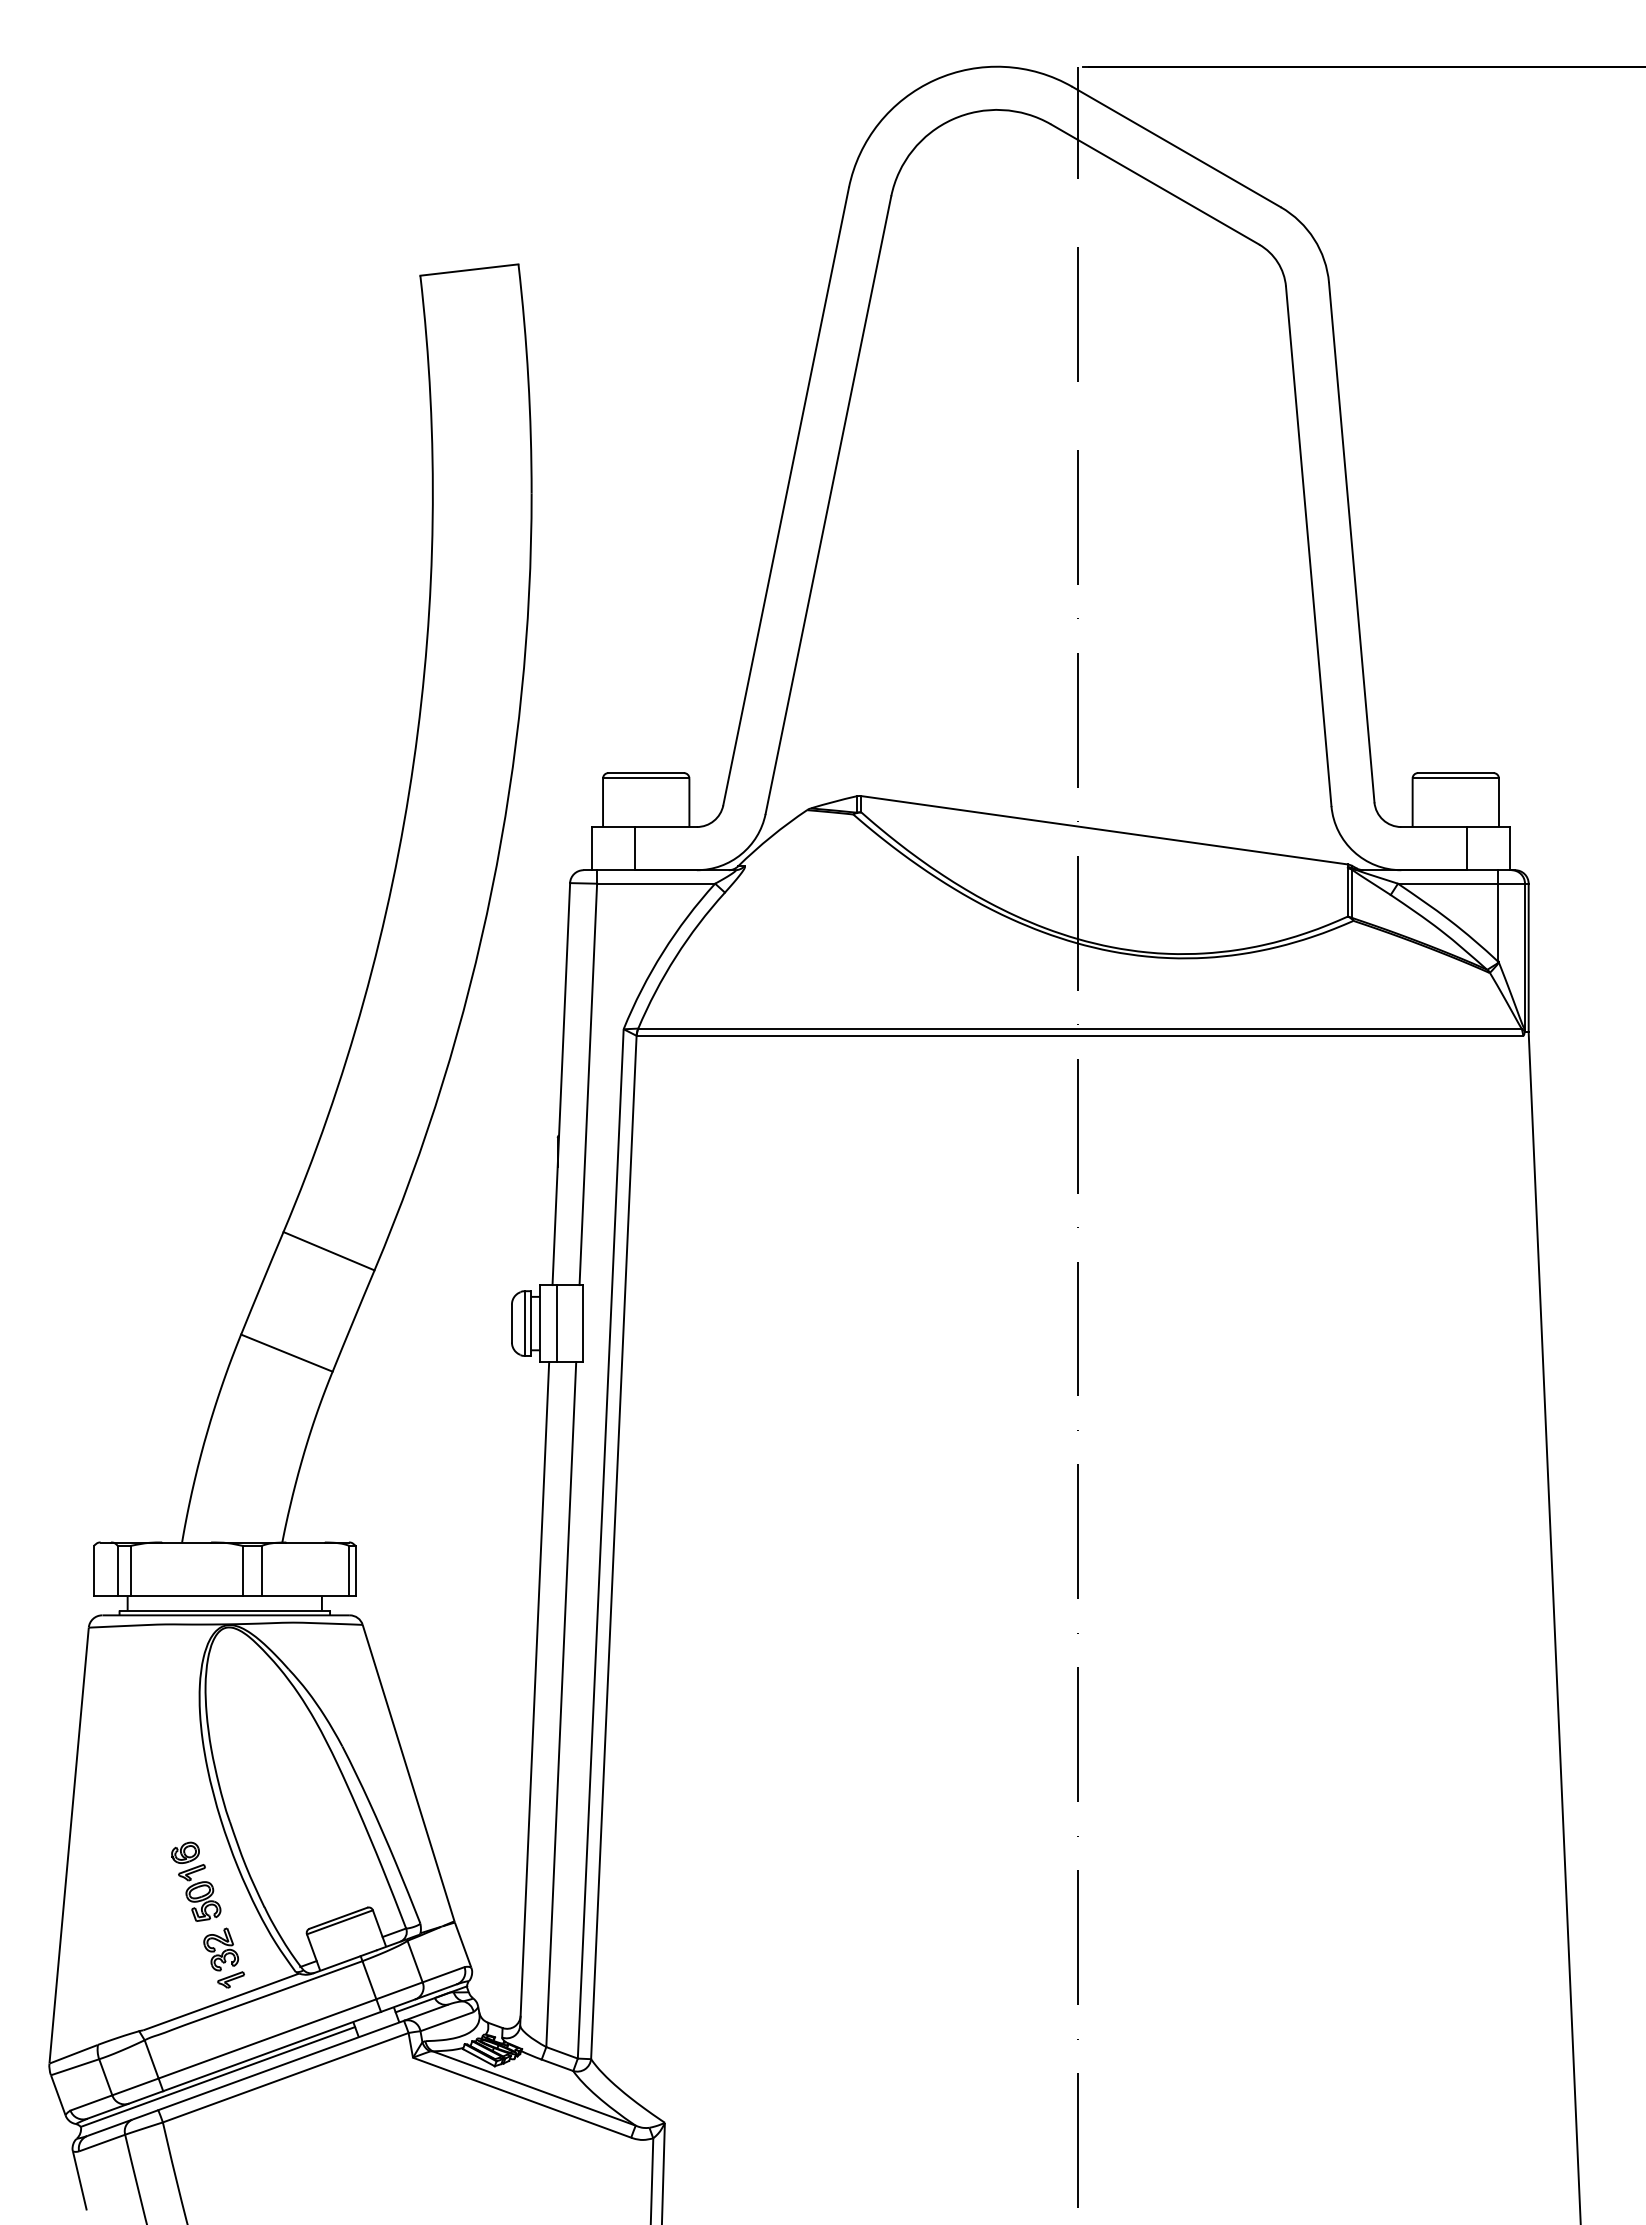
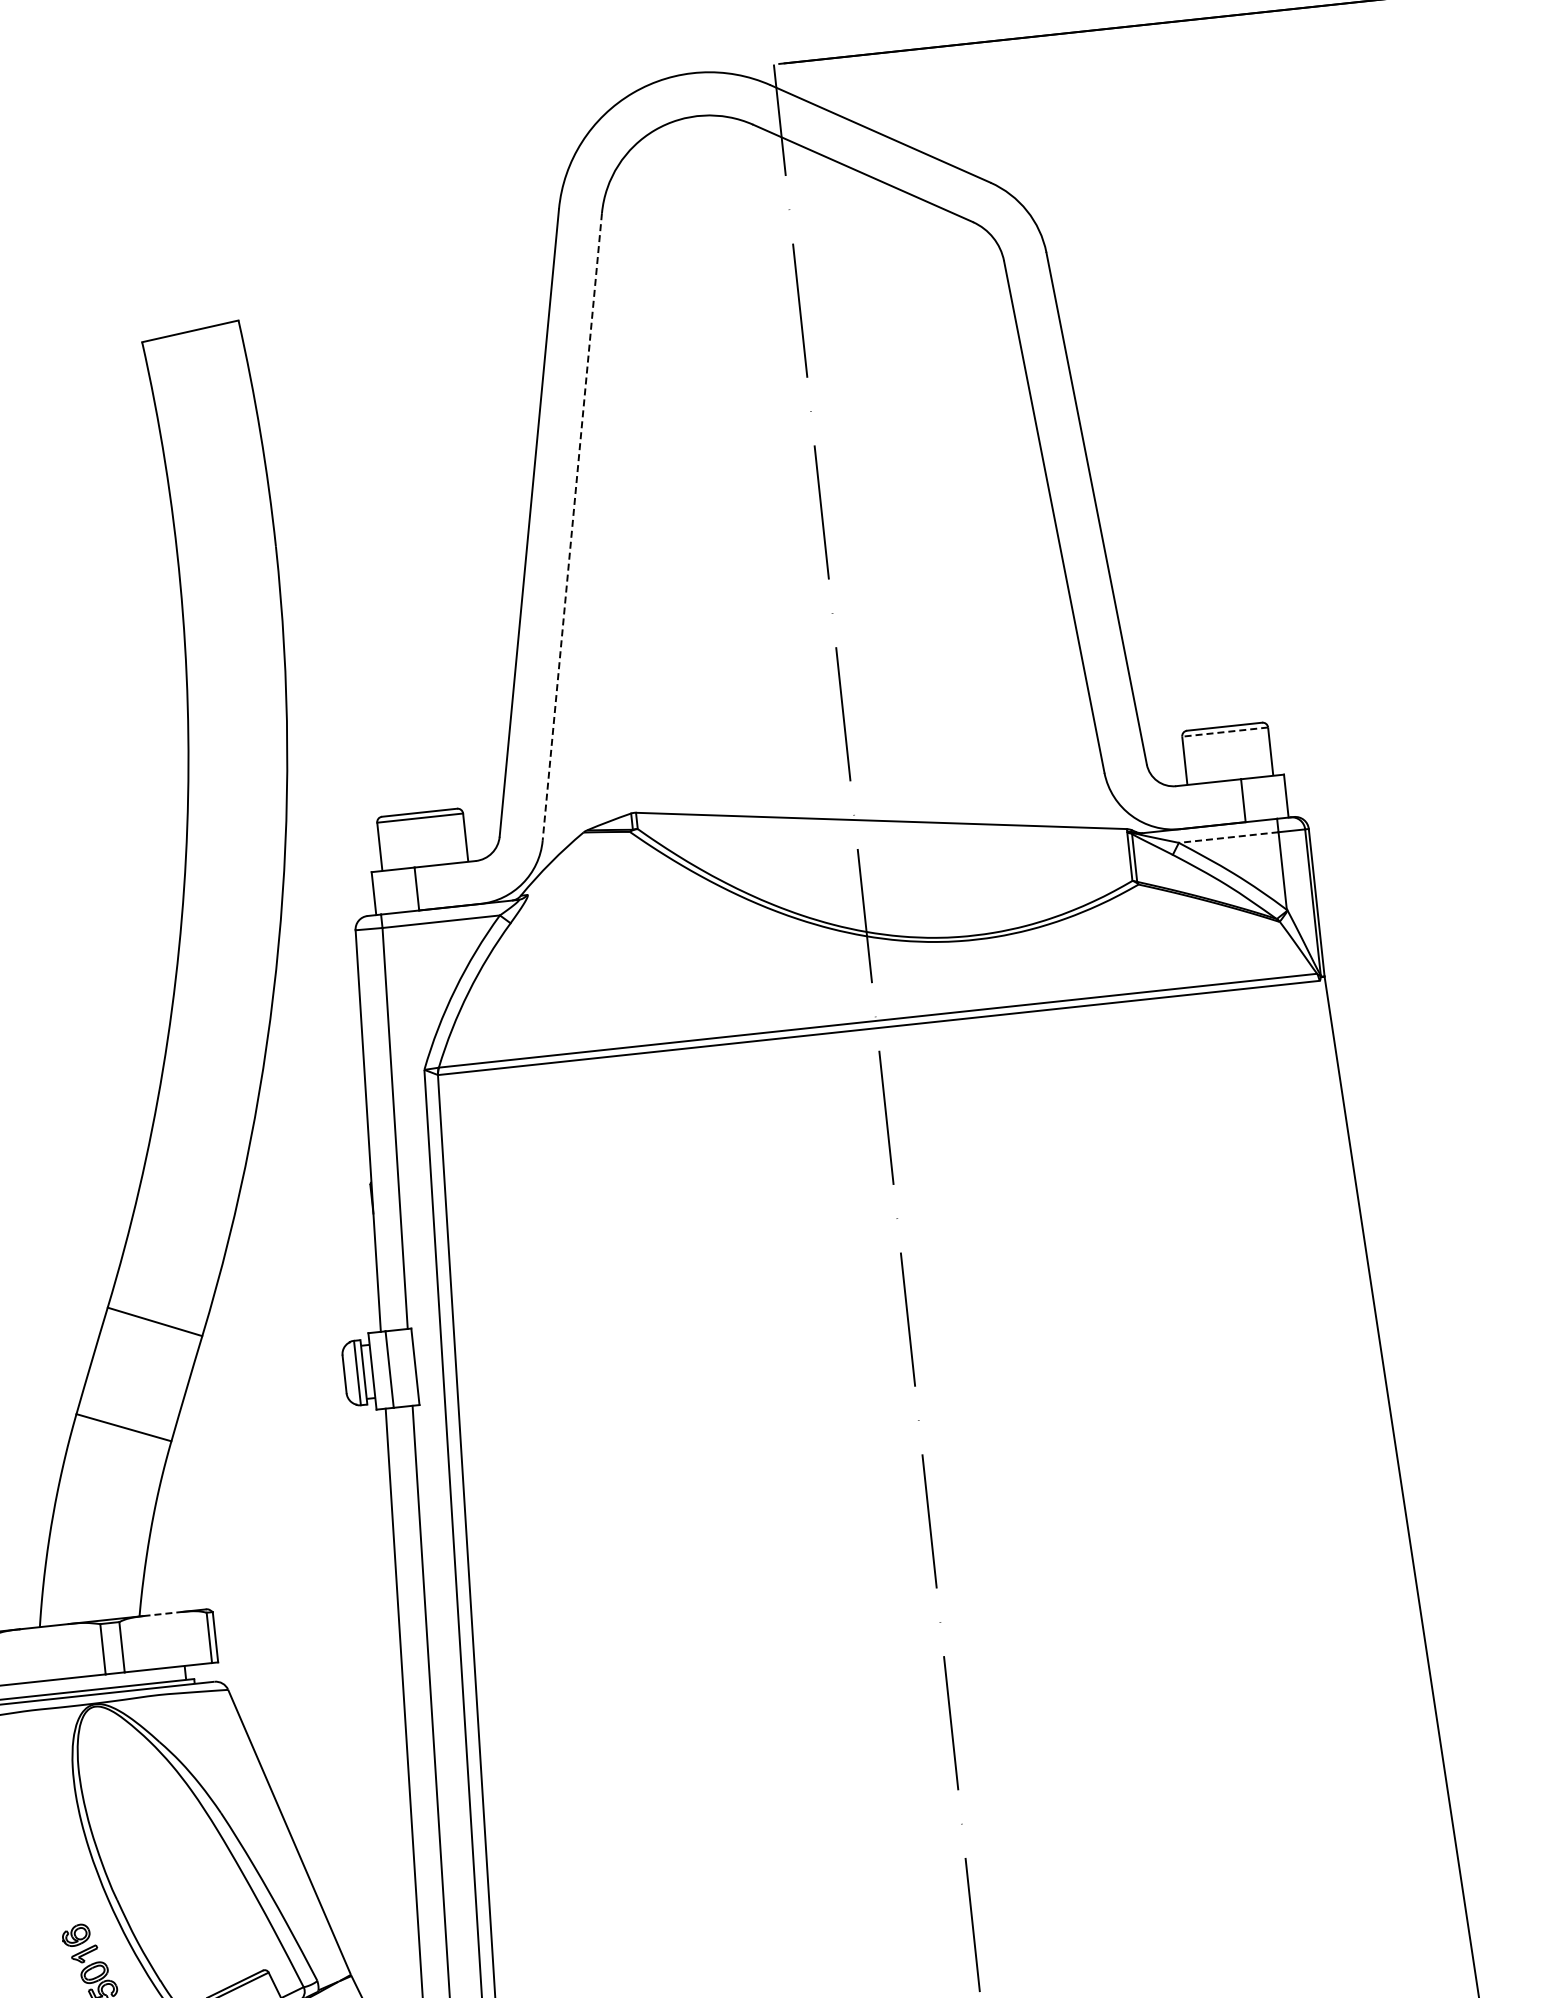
line: (828, 505) -> (572, 527), solid -> dashed
line: (1455, 778) -> (1224, 732), solid -> dashed
line: (1447, 883) -> (1228, 837), solid -> dashed
line: (306, 1542) -> (163, 1613), solid -> dashed

